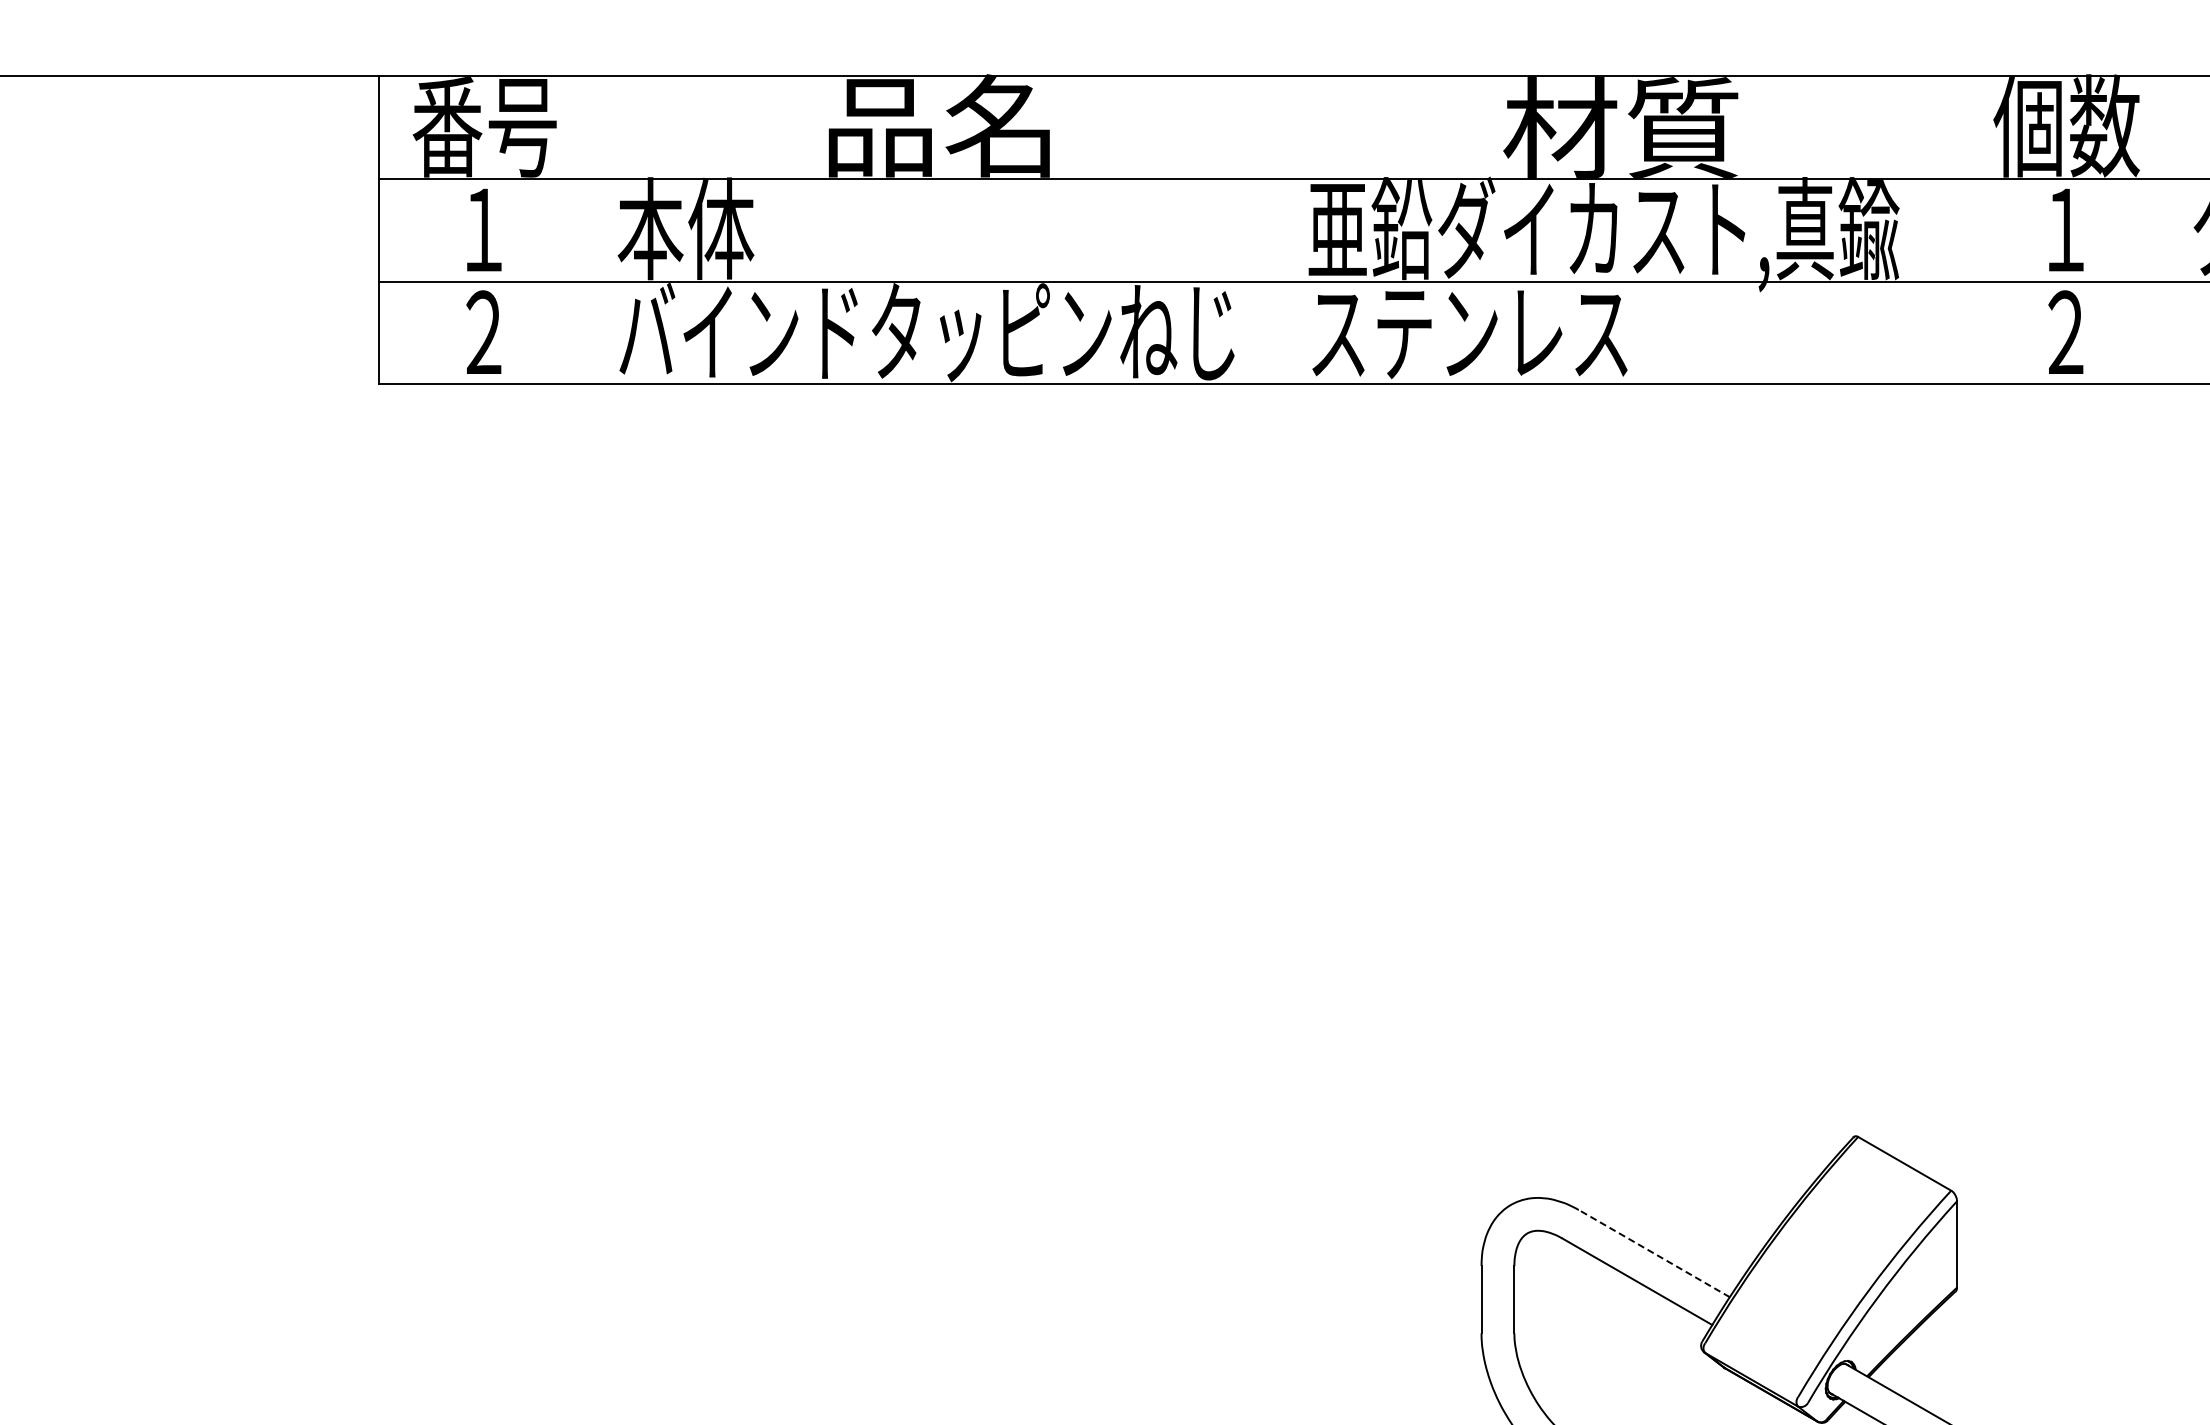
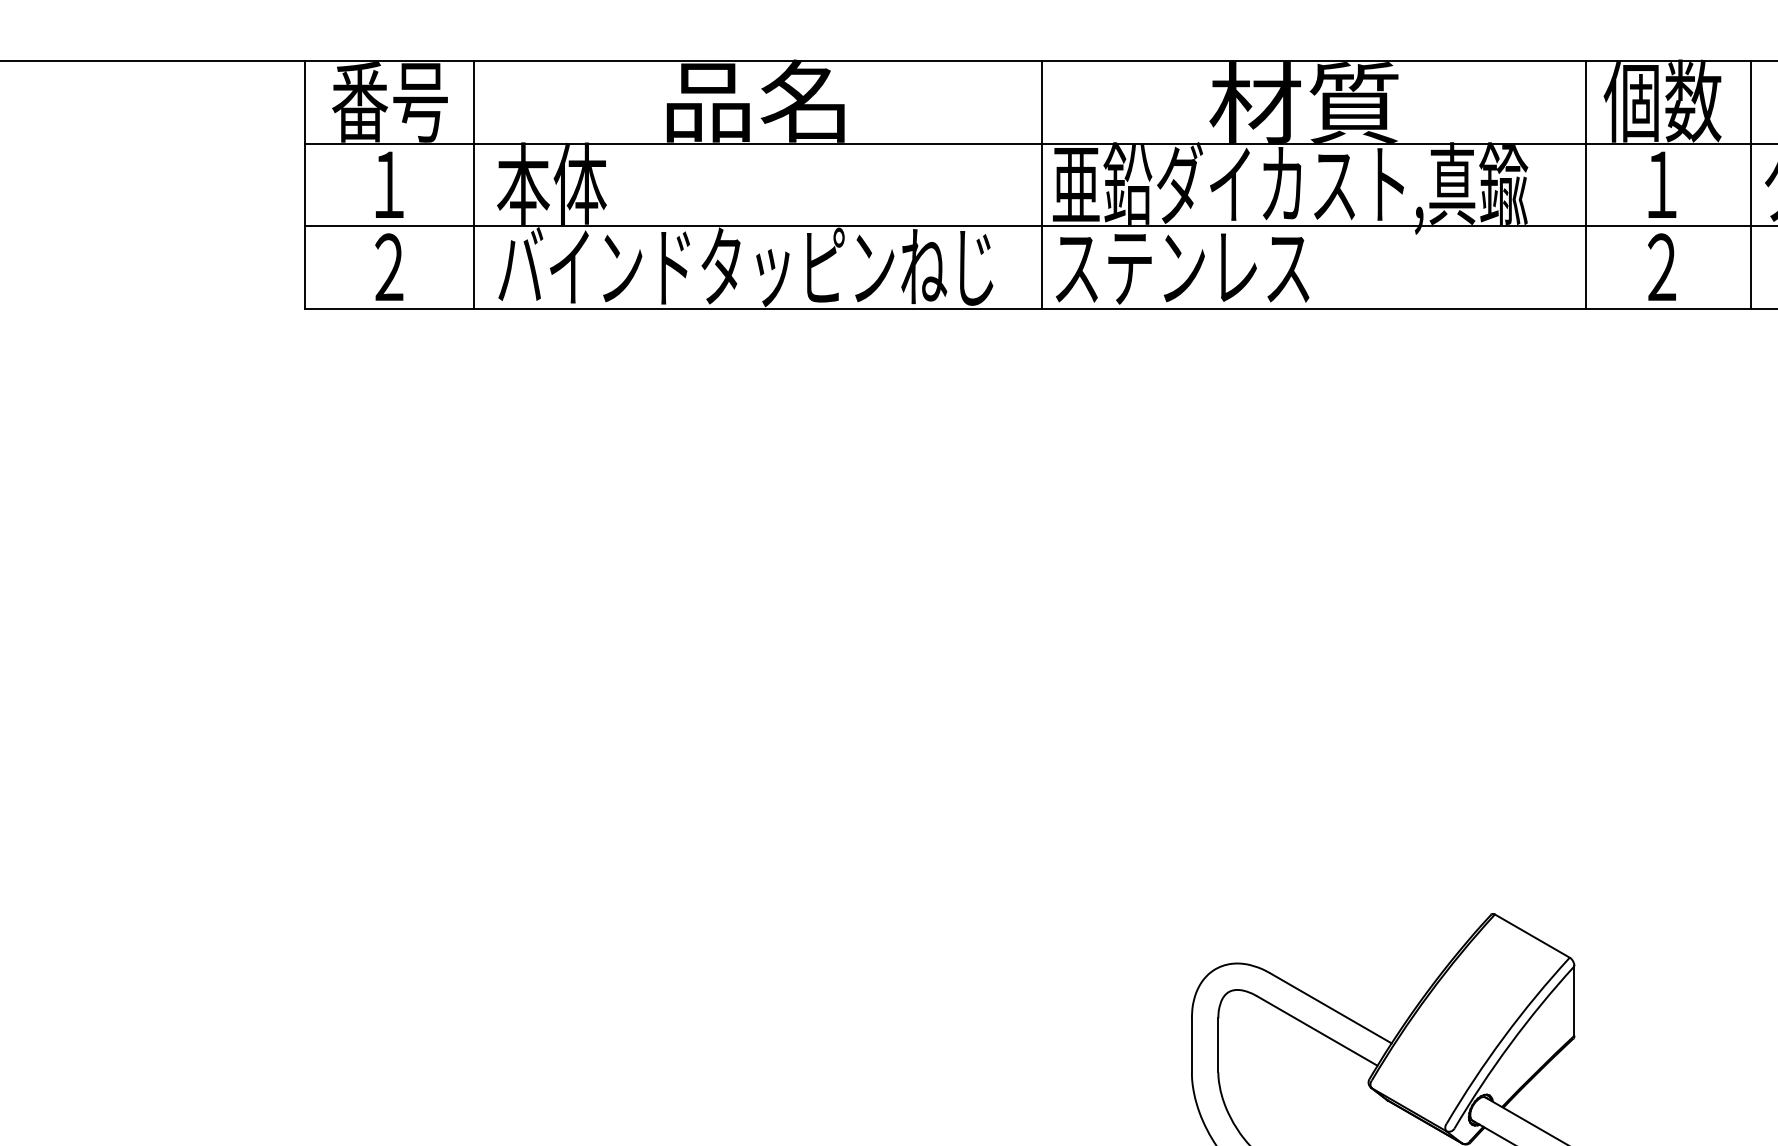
line: (588, 230) -> (473, 185), added
line: (1295, 230) -> (1042, 185), added
line: (1971, 230) -> (1586, 185), added
line: (2176, 230) -> (1751, 185), added
line: (1653, 1253) -> (1330, 1008), dashed -> solid

